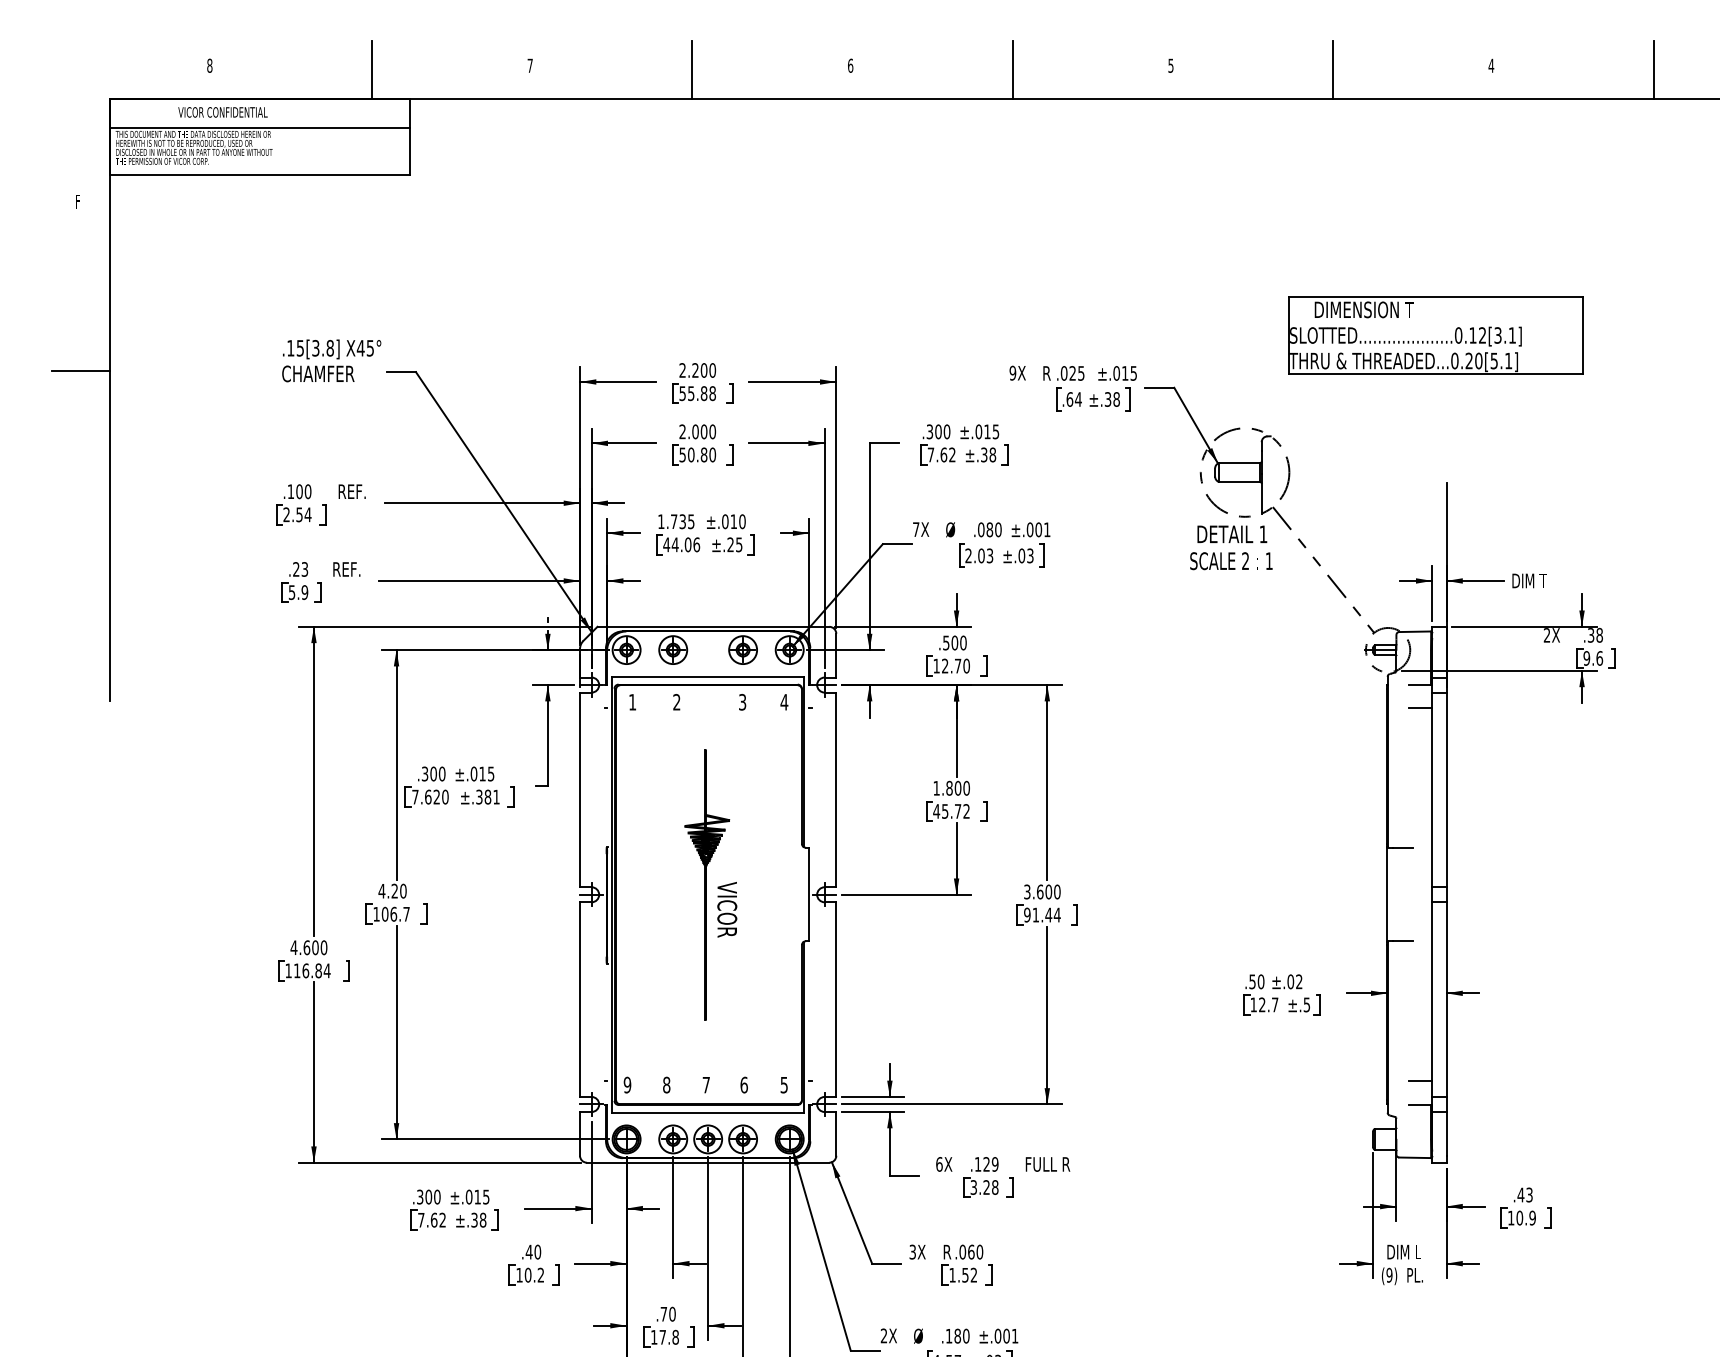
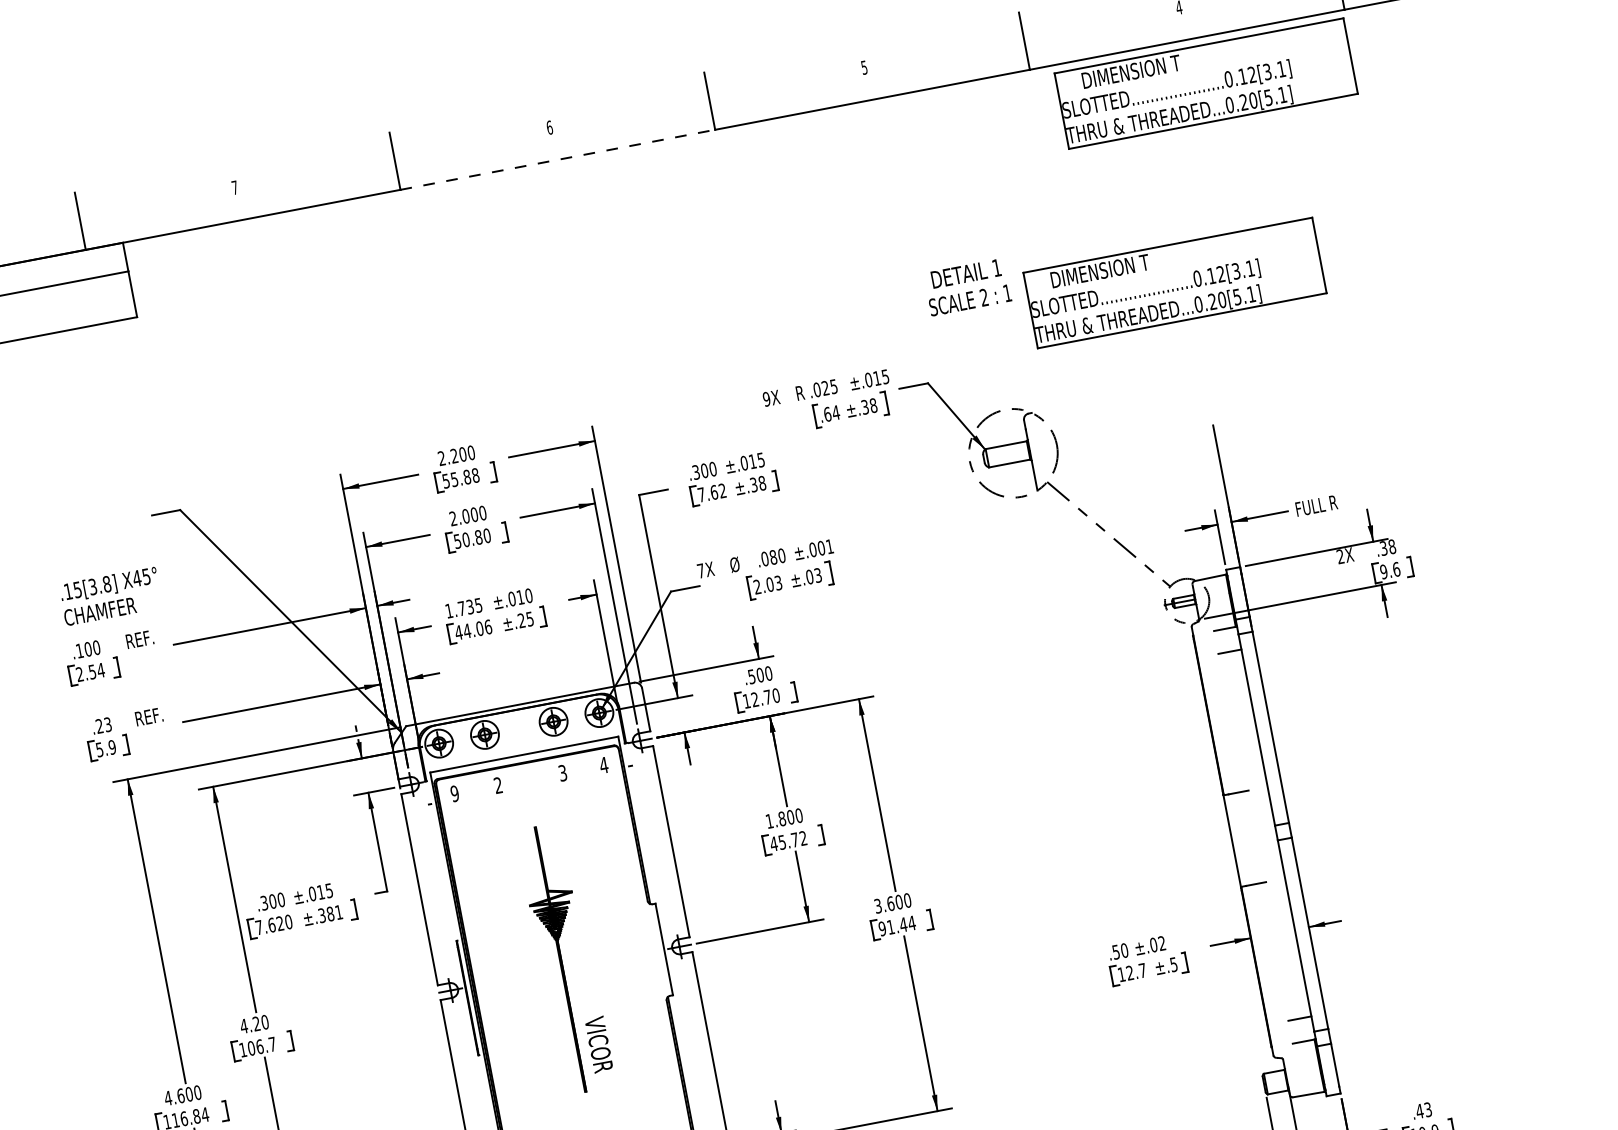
line: (853, 98) -> (558, 159), solid -> dashed
part: (1503, 145) -> (1205, 83), added
text: (331, 360) -> (110, 595), moved
text: (1231, 547) -> (967, 286), moved
text: (1533, 580) -> (1316, 505), DIM T -> FULL R
text: (632, 702) -> (454, 793), 1 -> 9
text: (727, 909) -> (599, 1044), moved

